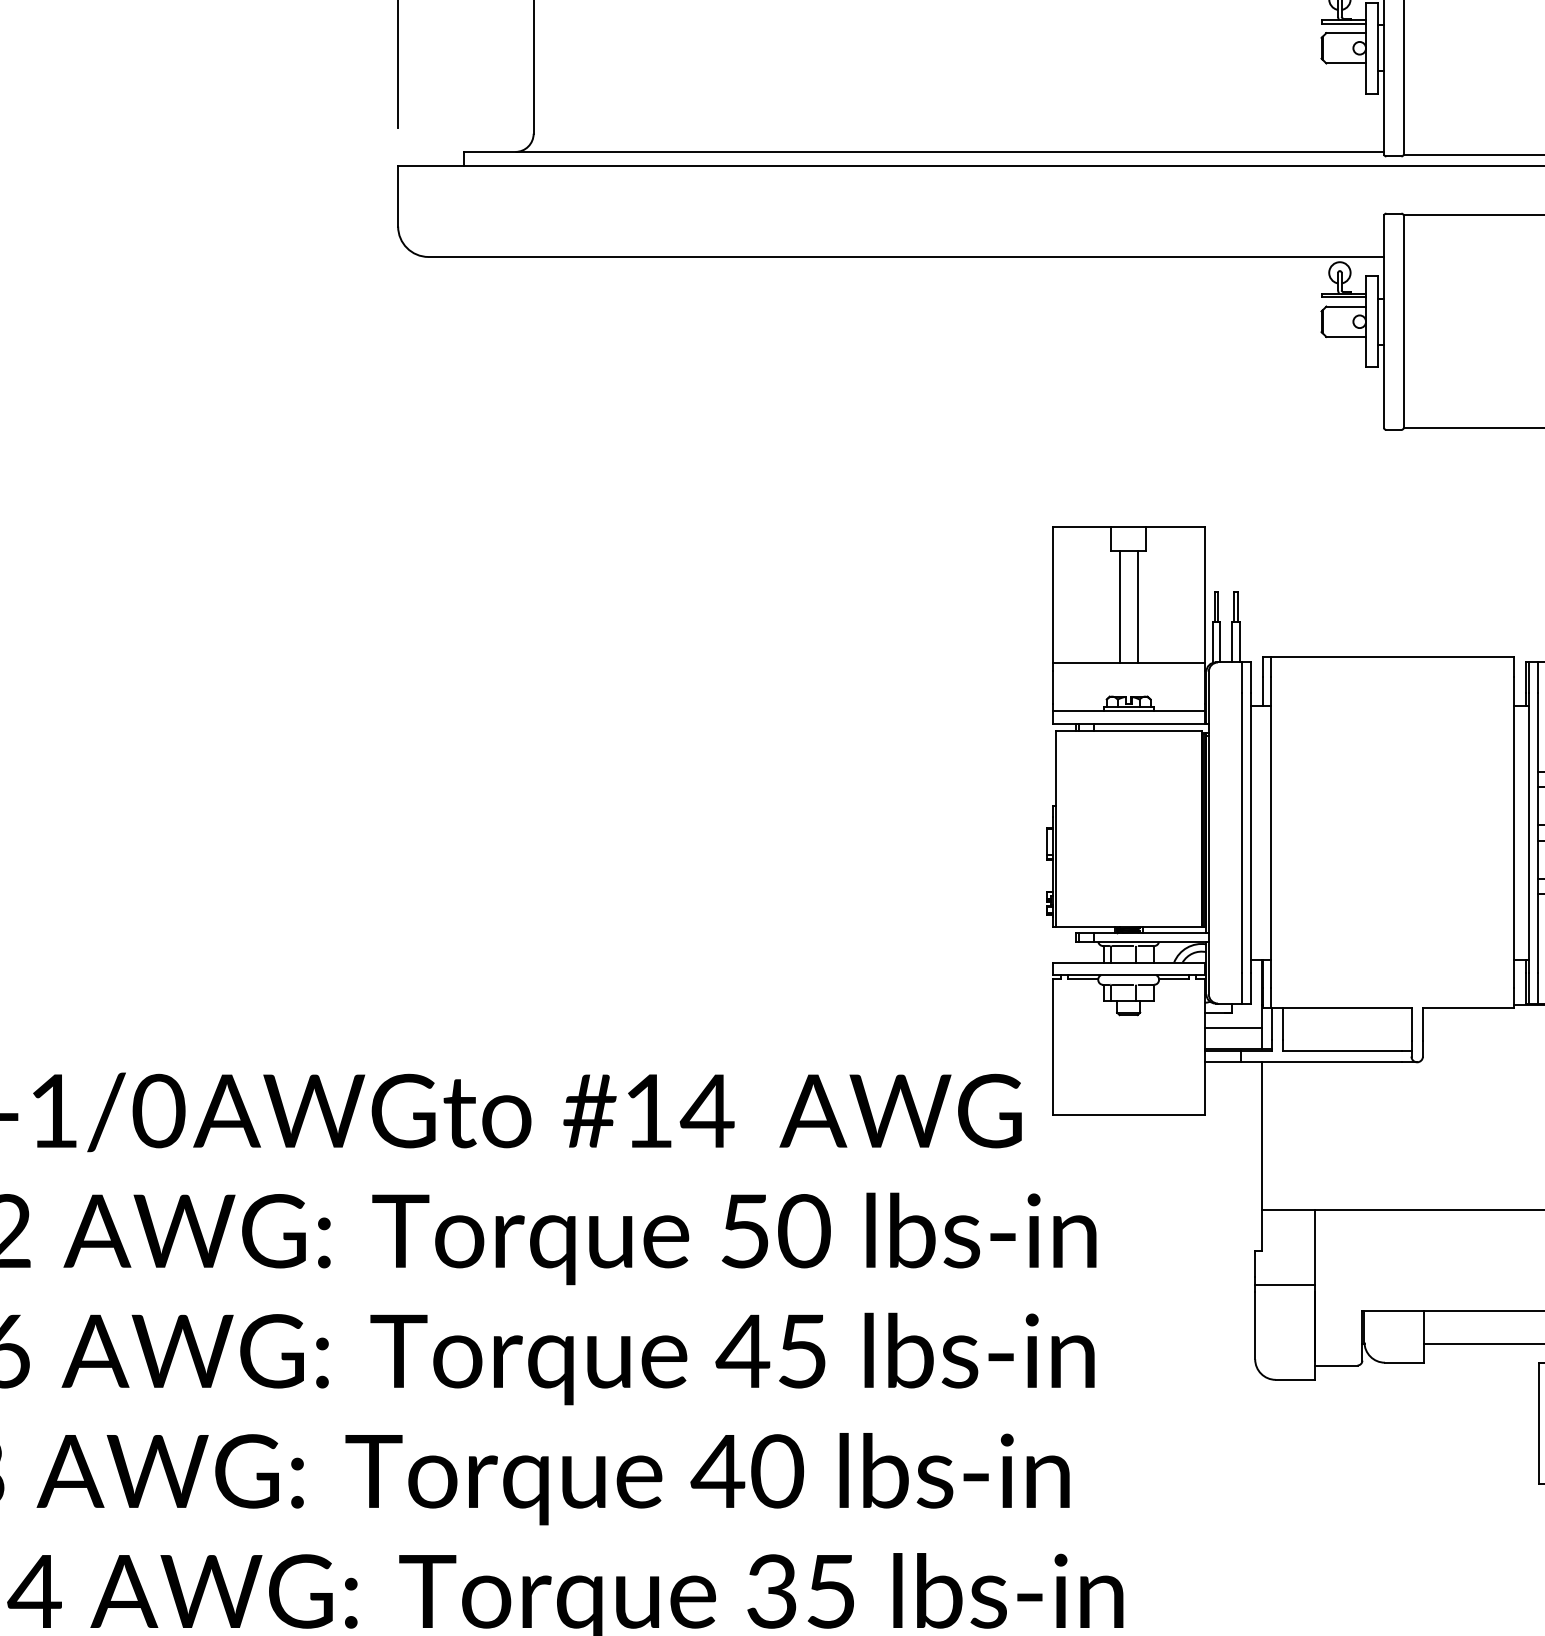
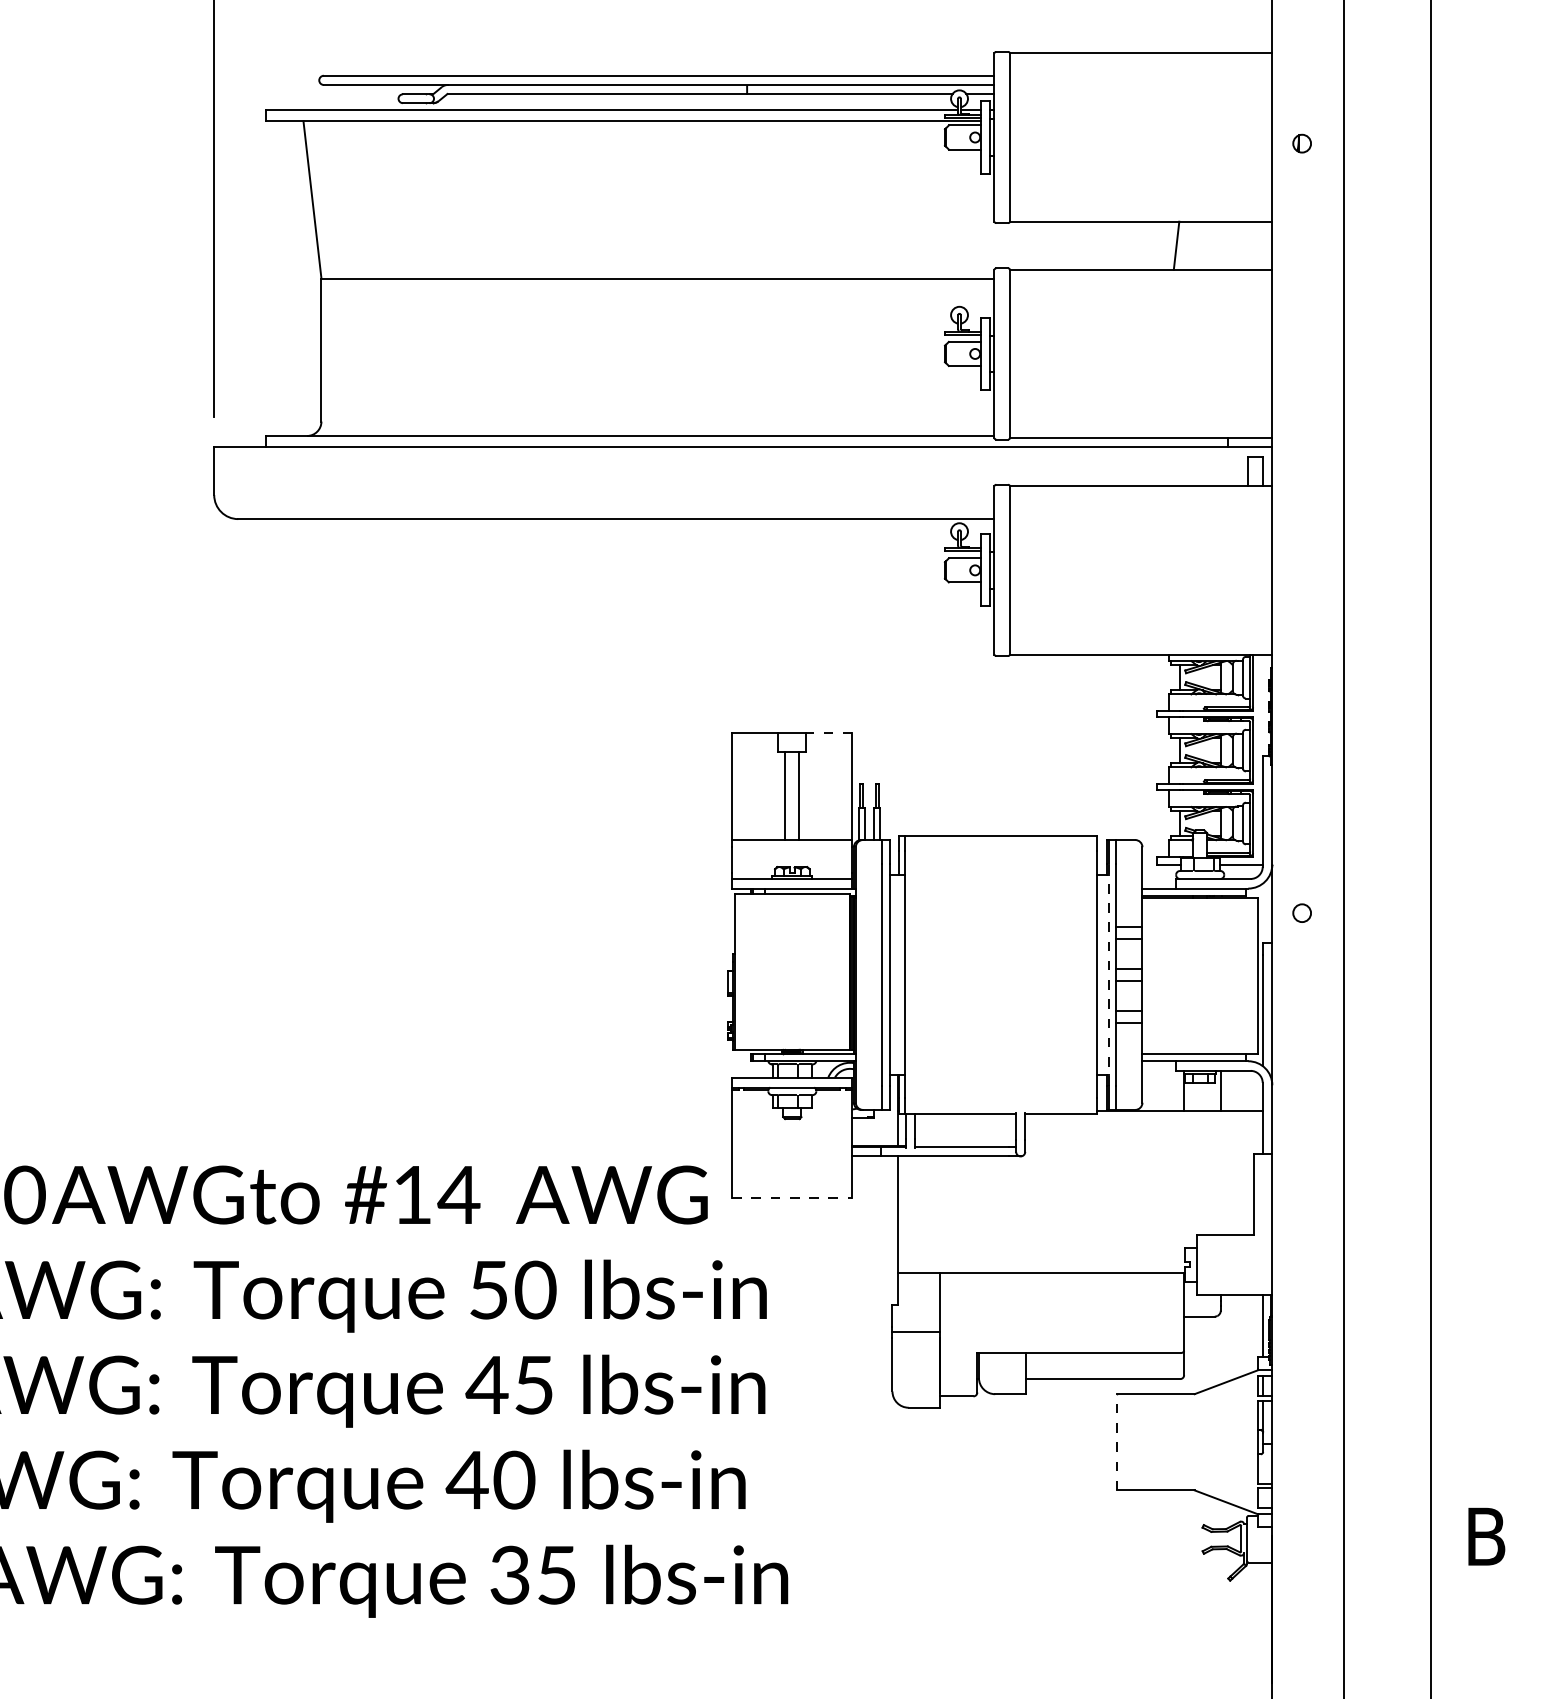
line: (1174, 526) -> (828, 732), solid -> dashed
line: (1528, 832) -> (1108, 974), solid -> dashed
line: (1233, 1028) -> (875, 1129), removed
line: (1128, 1115) -> (792, 1198), solid -> dashed
line: (1538, 1422) -> (1116, 1441), solid -> dashed

